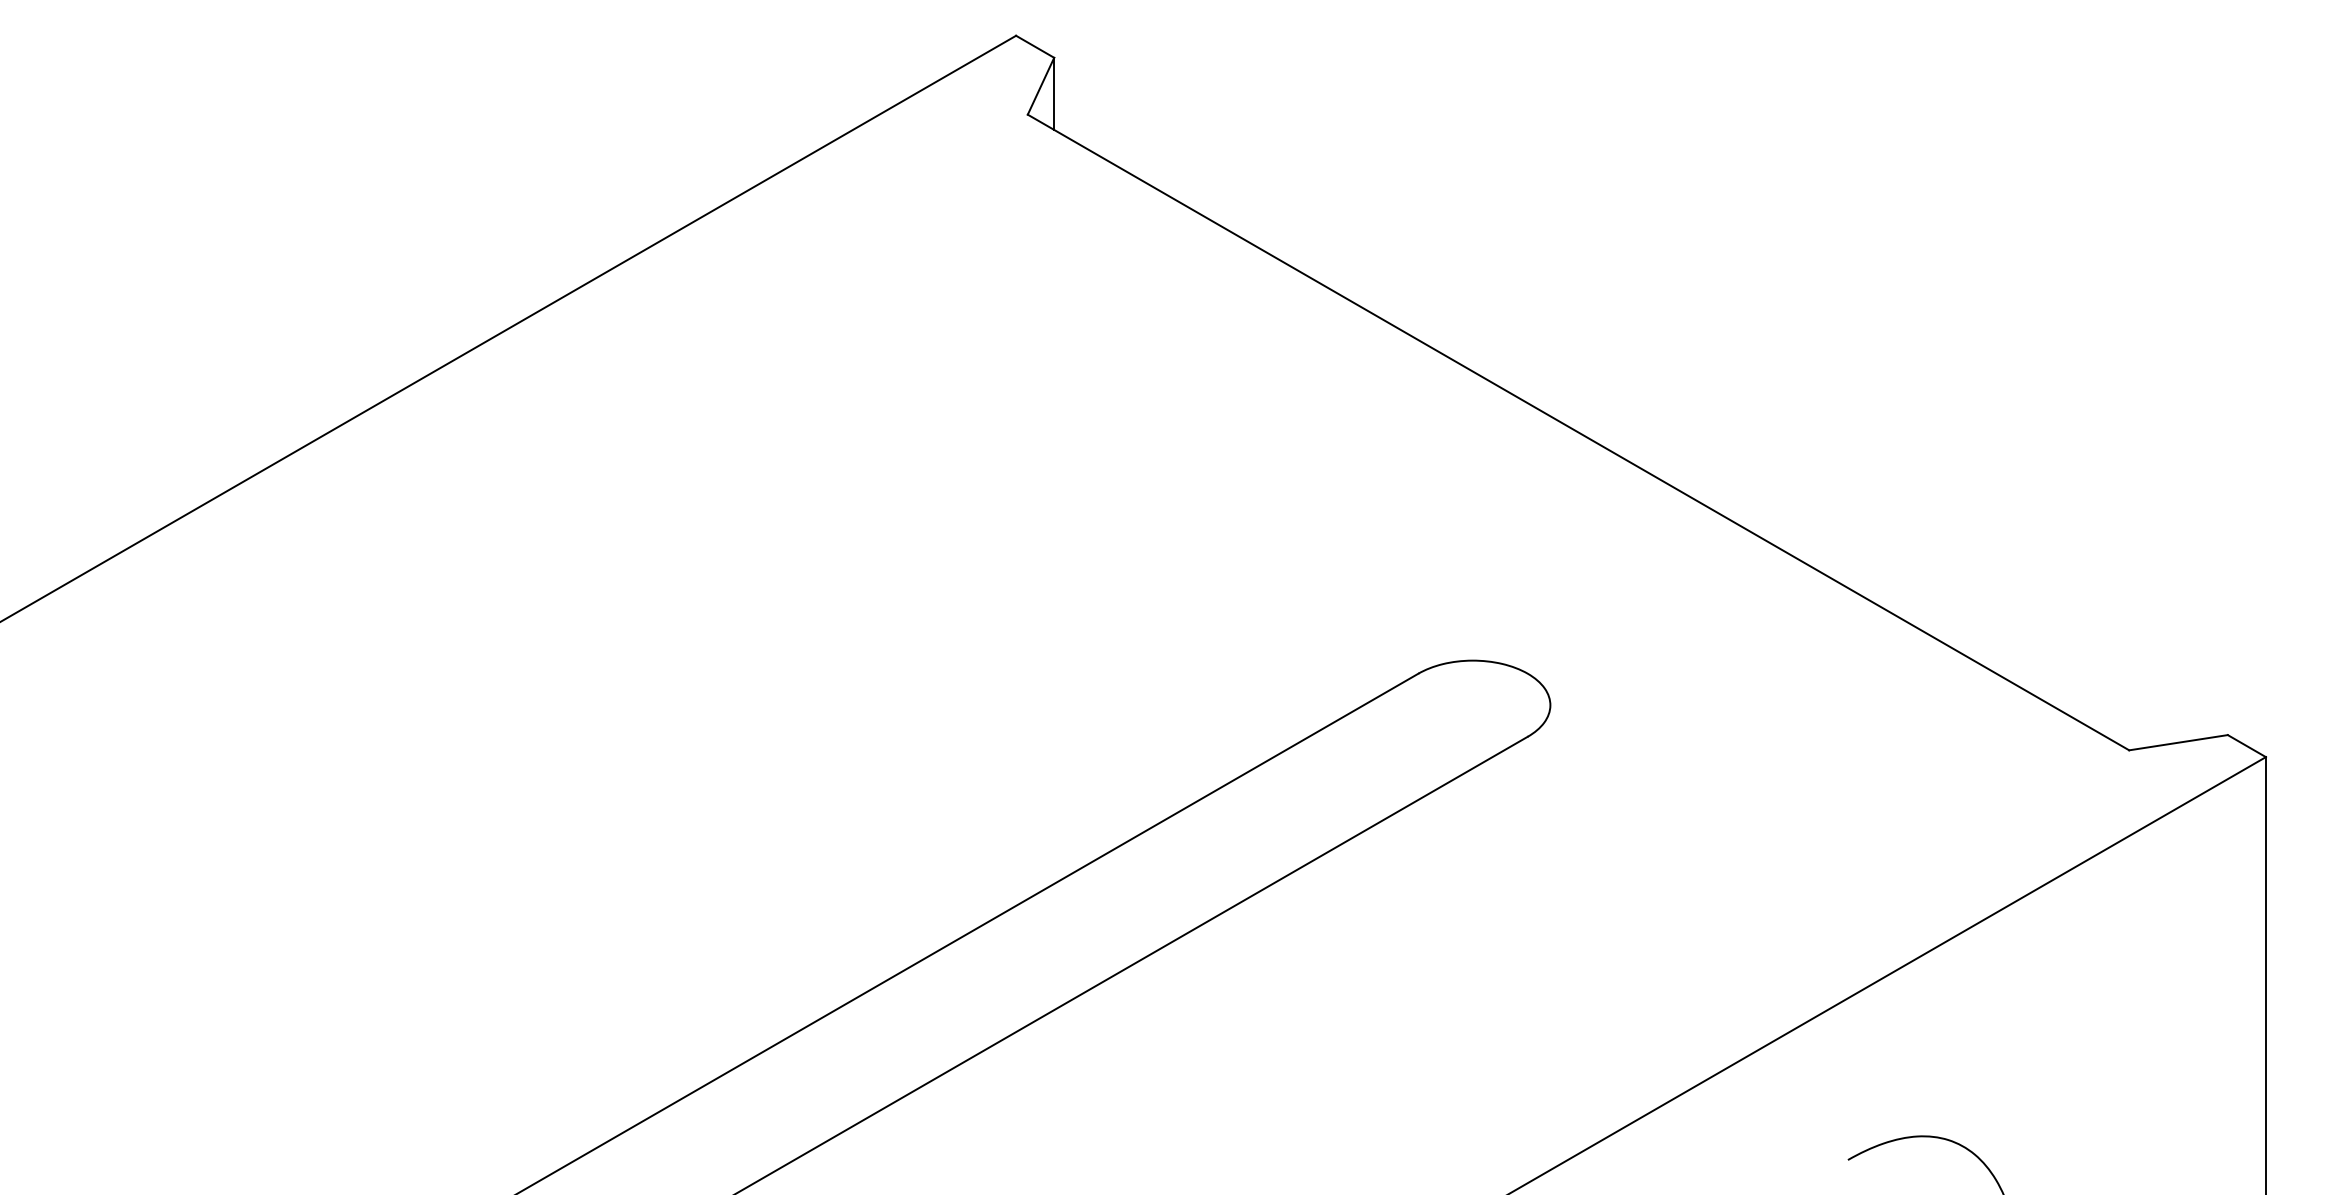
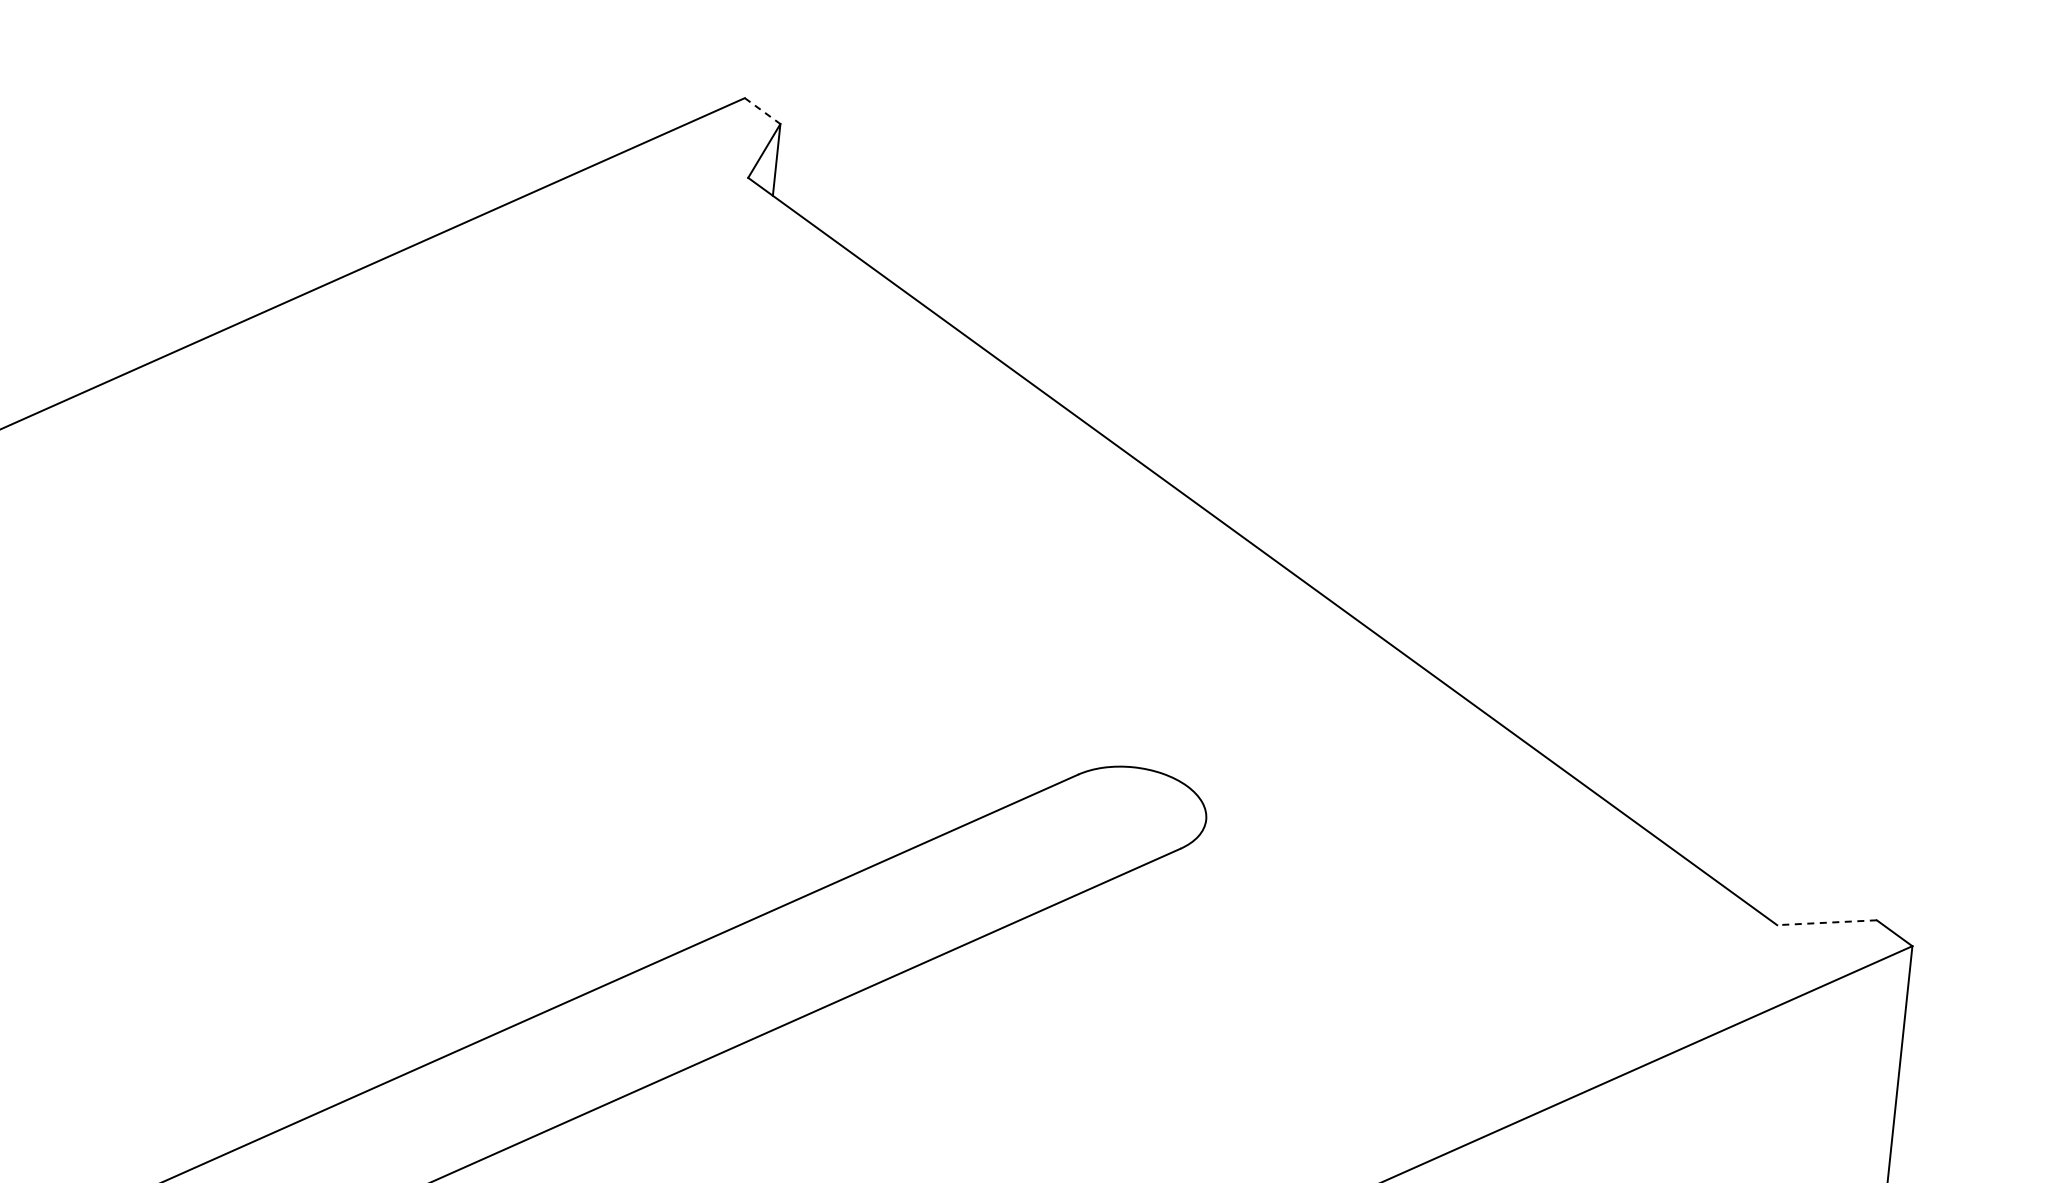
line: (1035, 47) -> (762, 111), solid -> dashed
line: (2178, 742) -> (1826, 922), solid -> dashed

